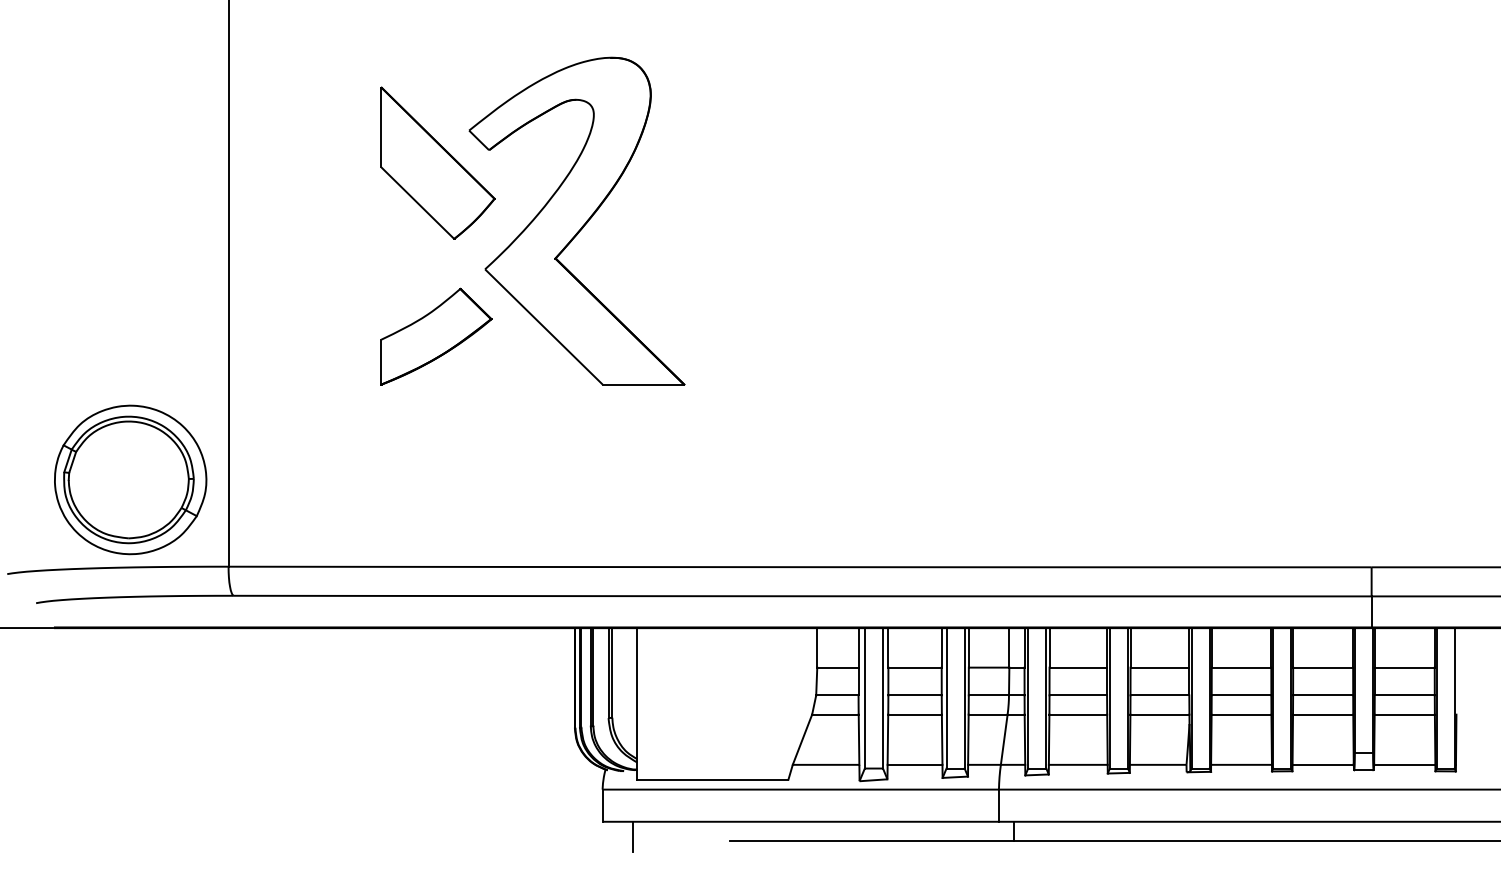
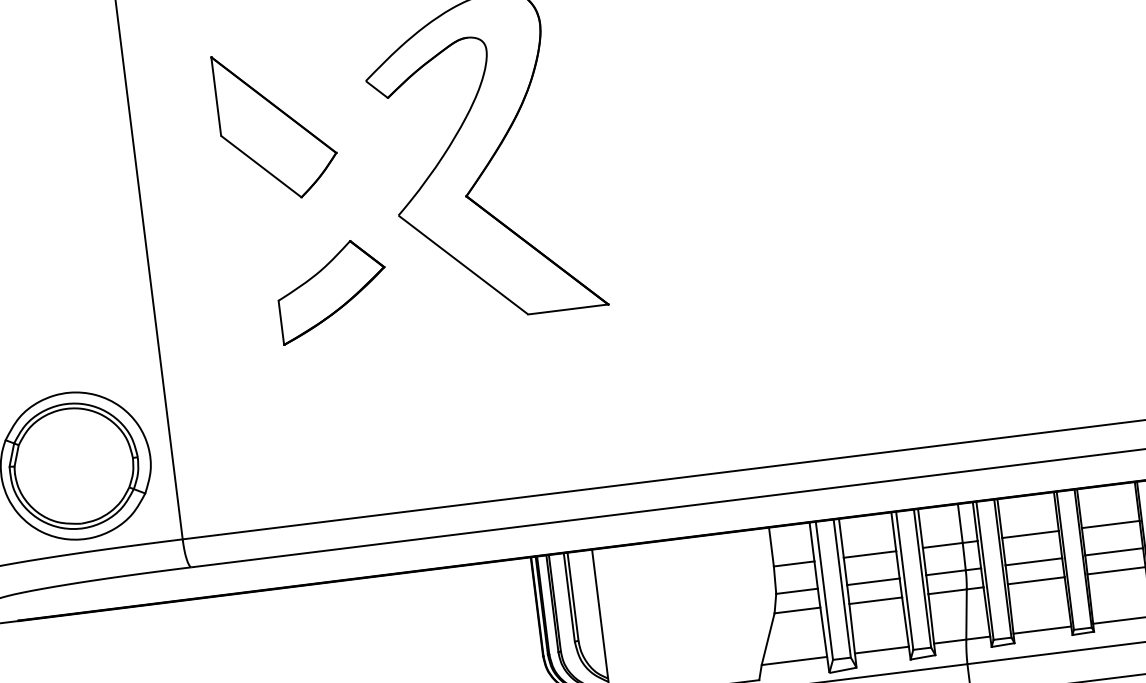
part: (437, 162) -> (275, 124), moved
part: (436, 336) -> (332, 290), moved

